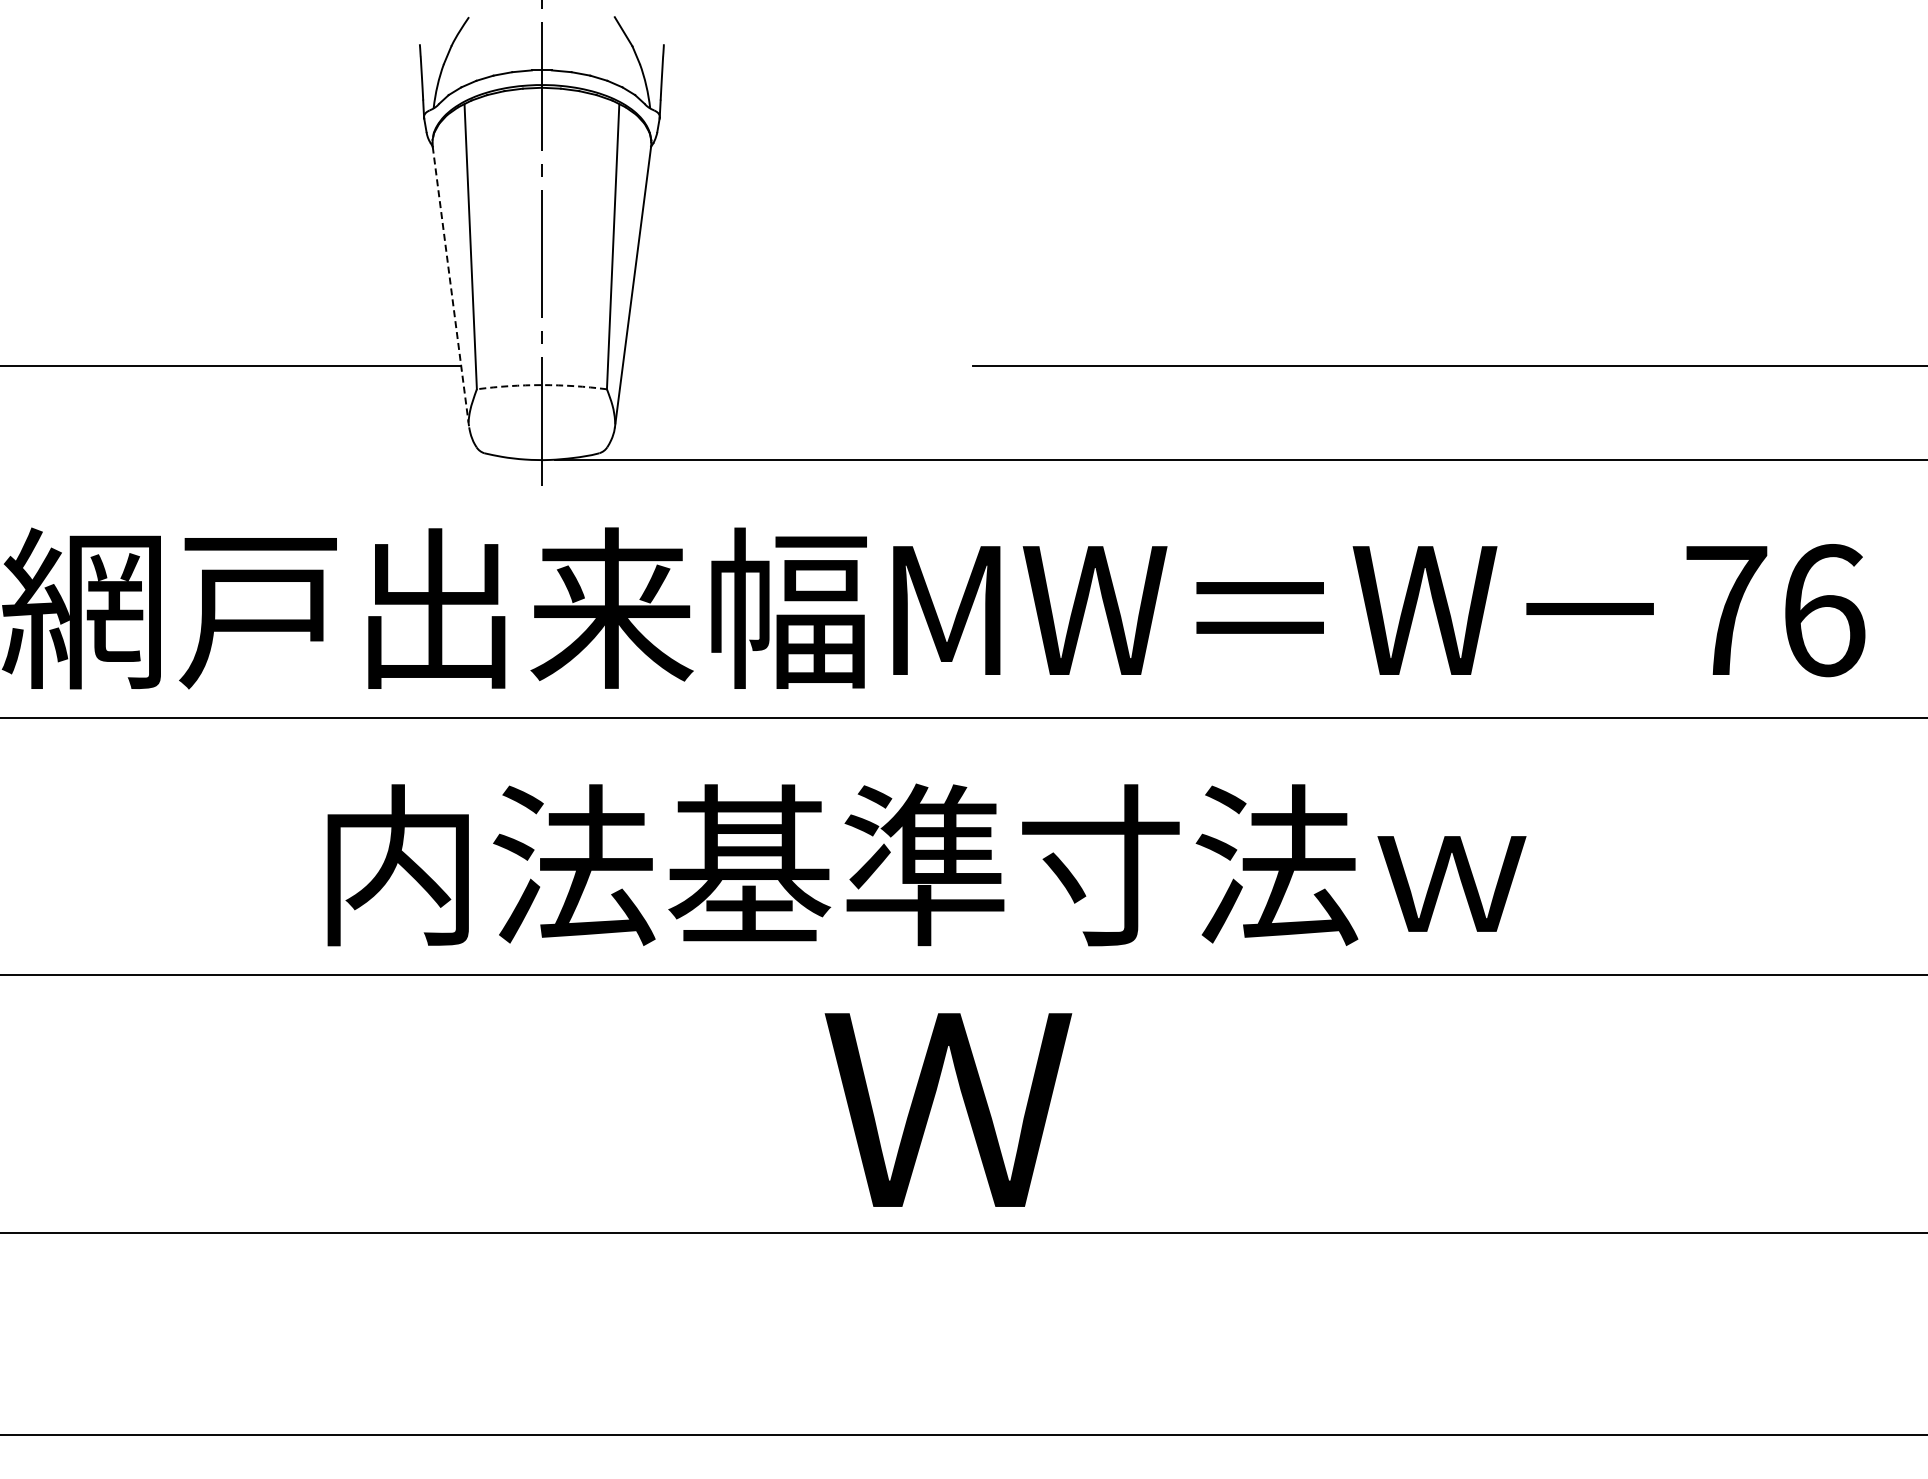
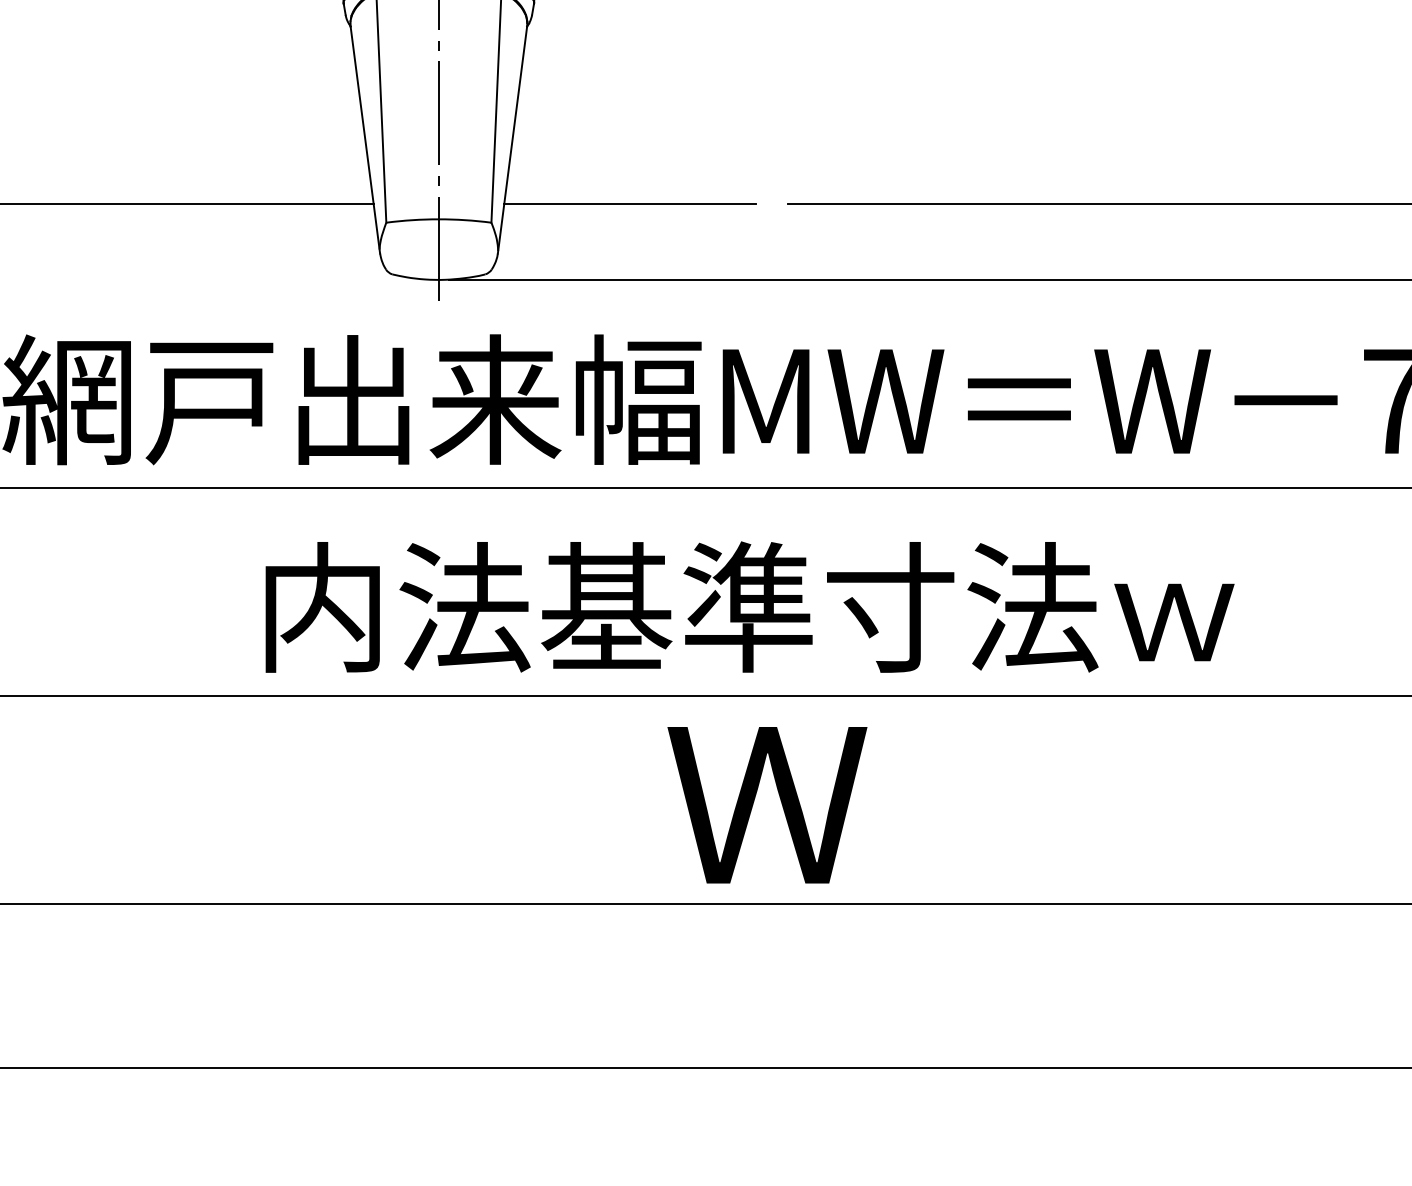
line: (450, 286) -> (364, 139), dashed -> solid
line: (778, 365) -> (630, 203), added
arc: (541, 385) -> (438, 219), dashed -> solid

